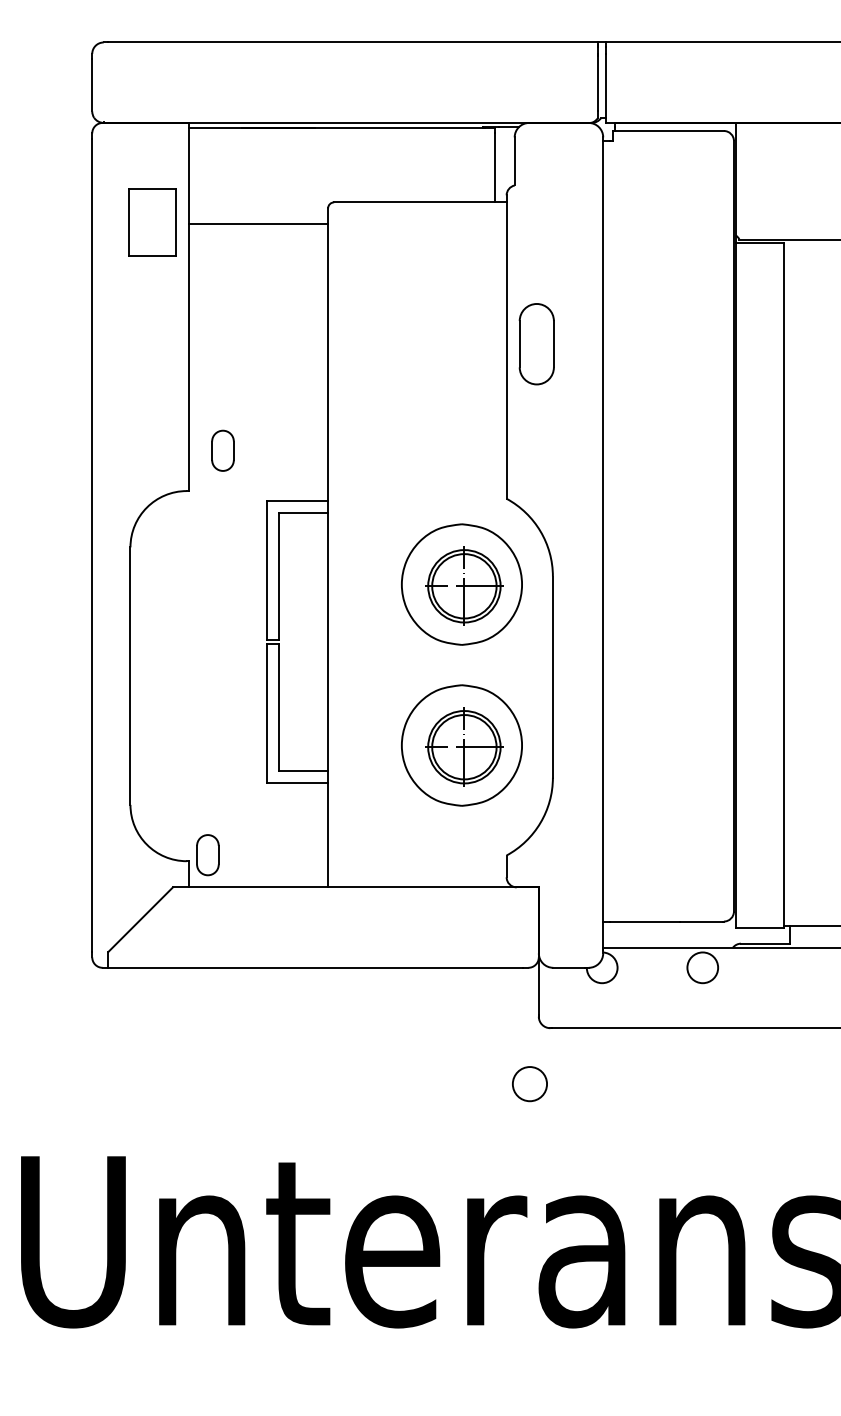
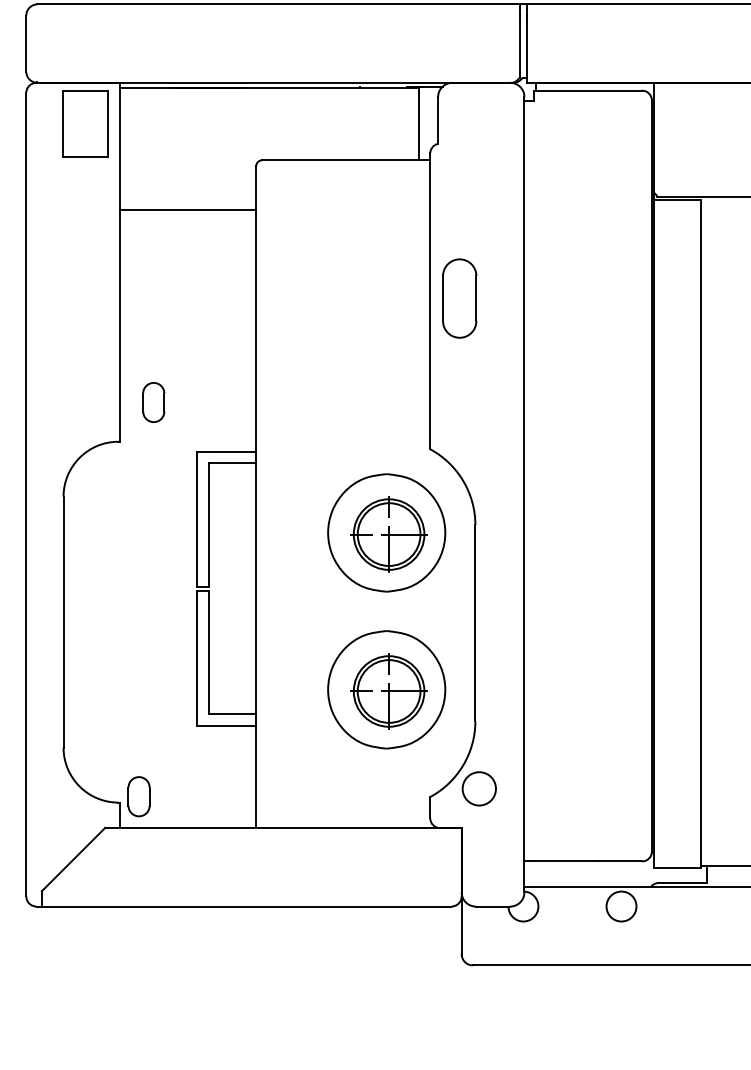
part: (152, 222) -> (85, 124), moved
line: (258, 223) -> (188, 210), moved
circle: (529, 1084) -> (478, 789), moved

